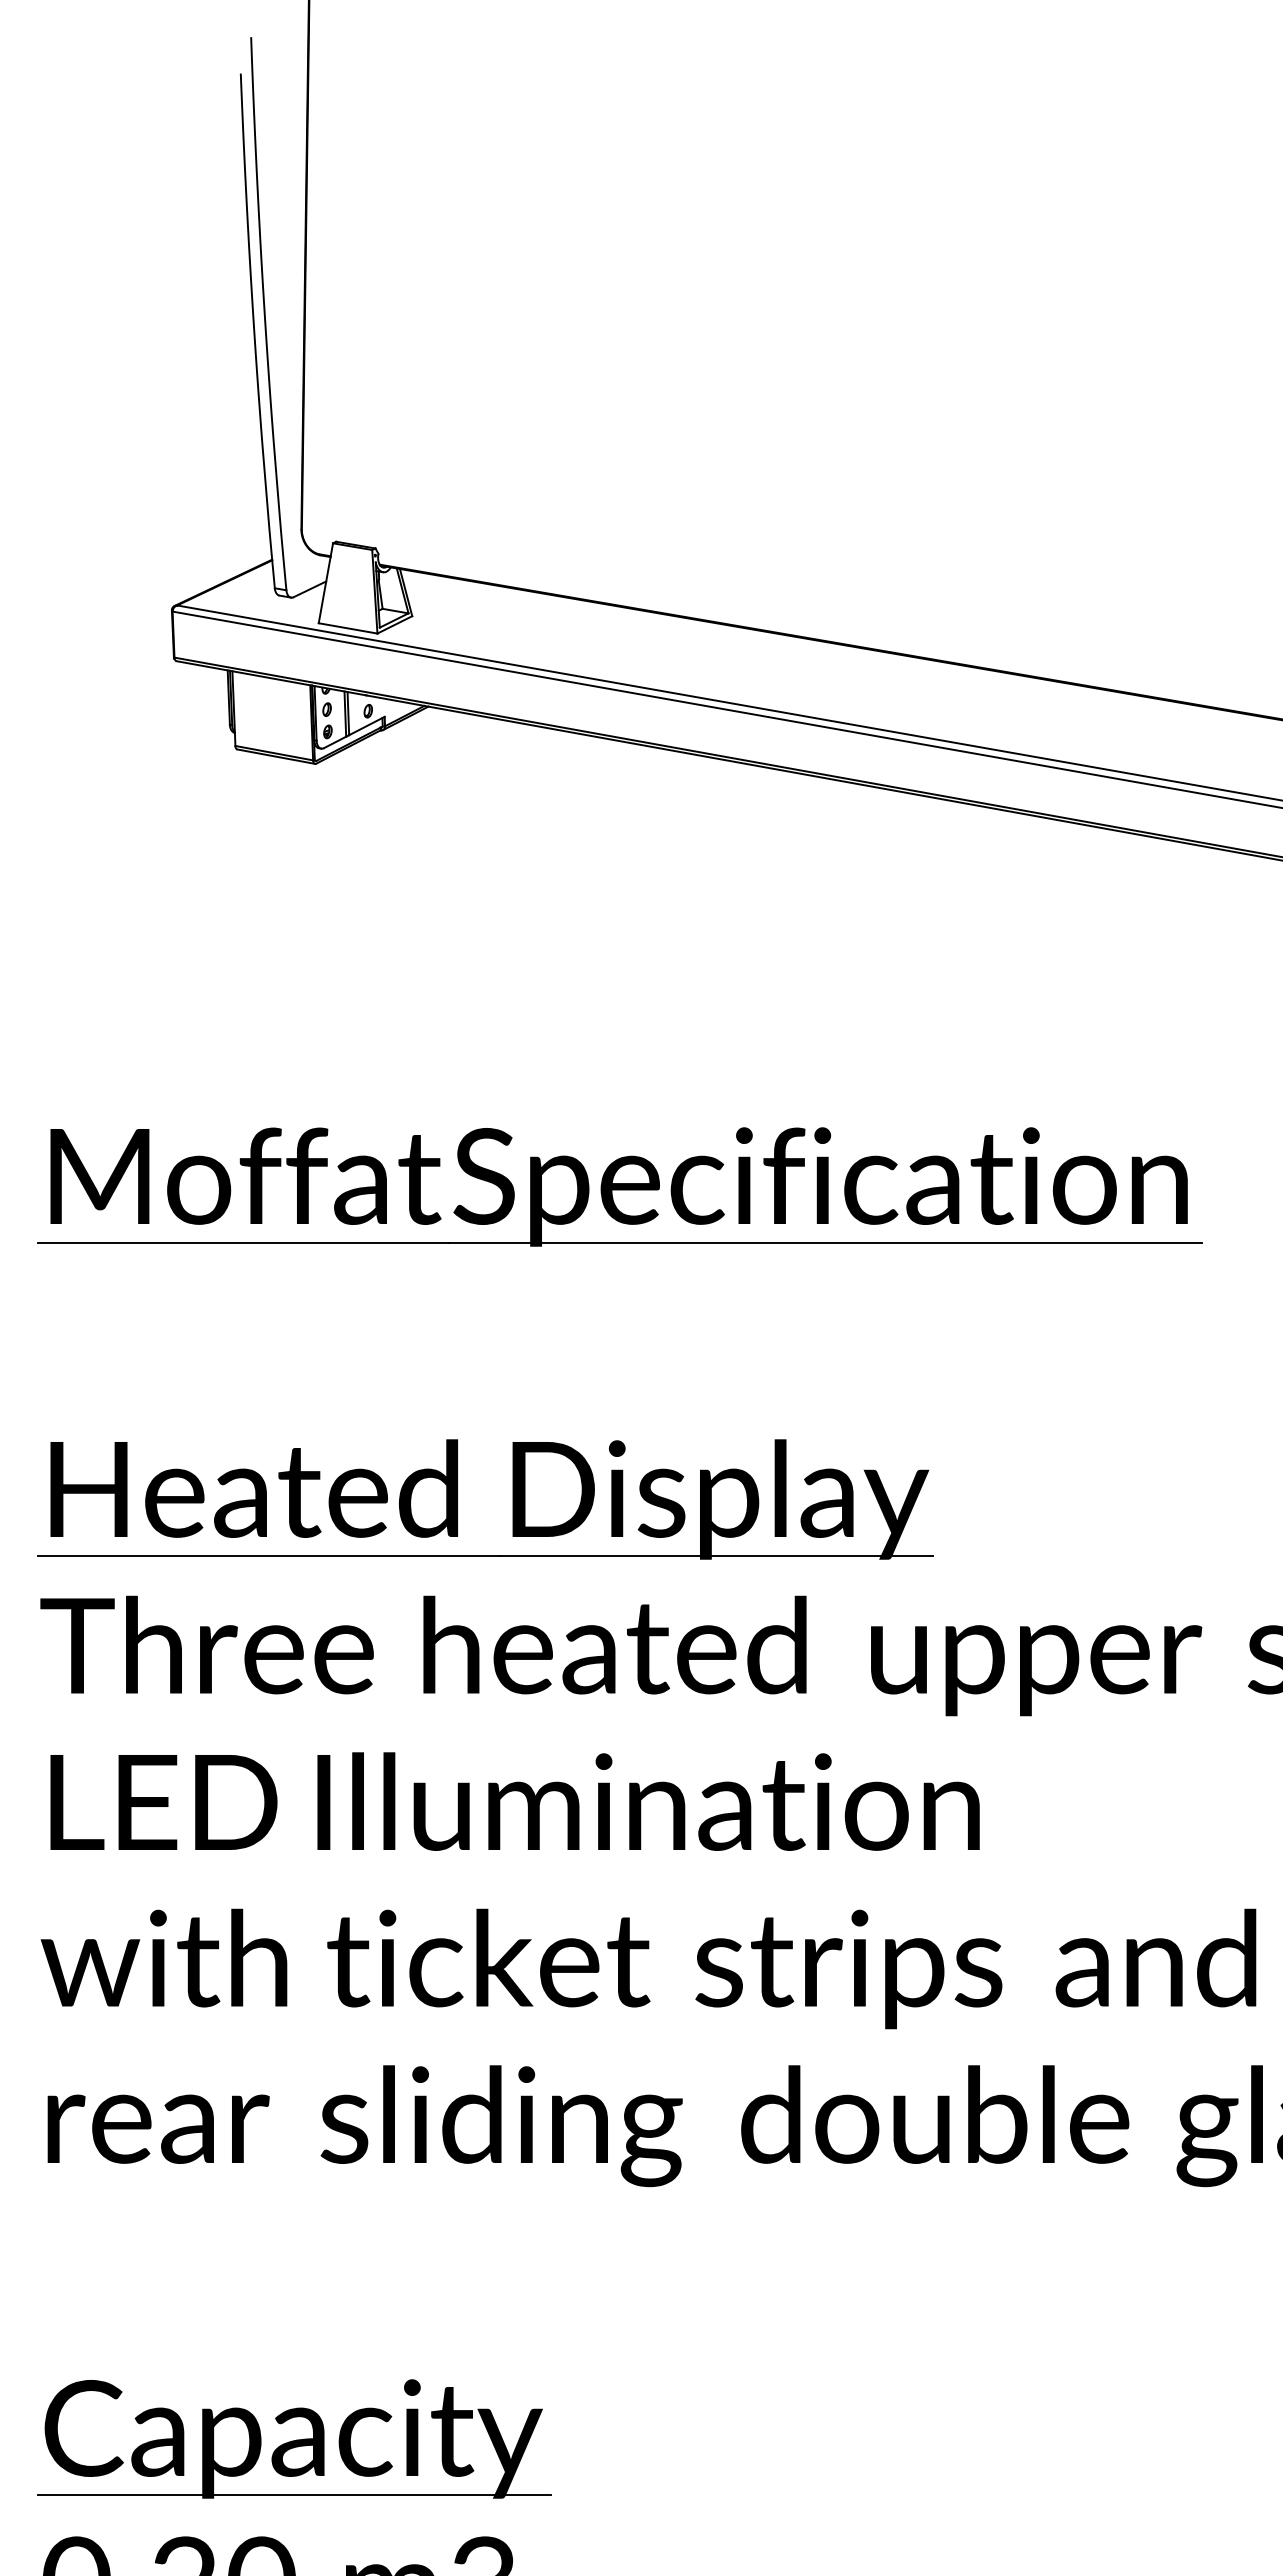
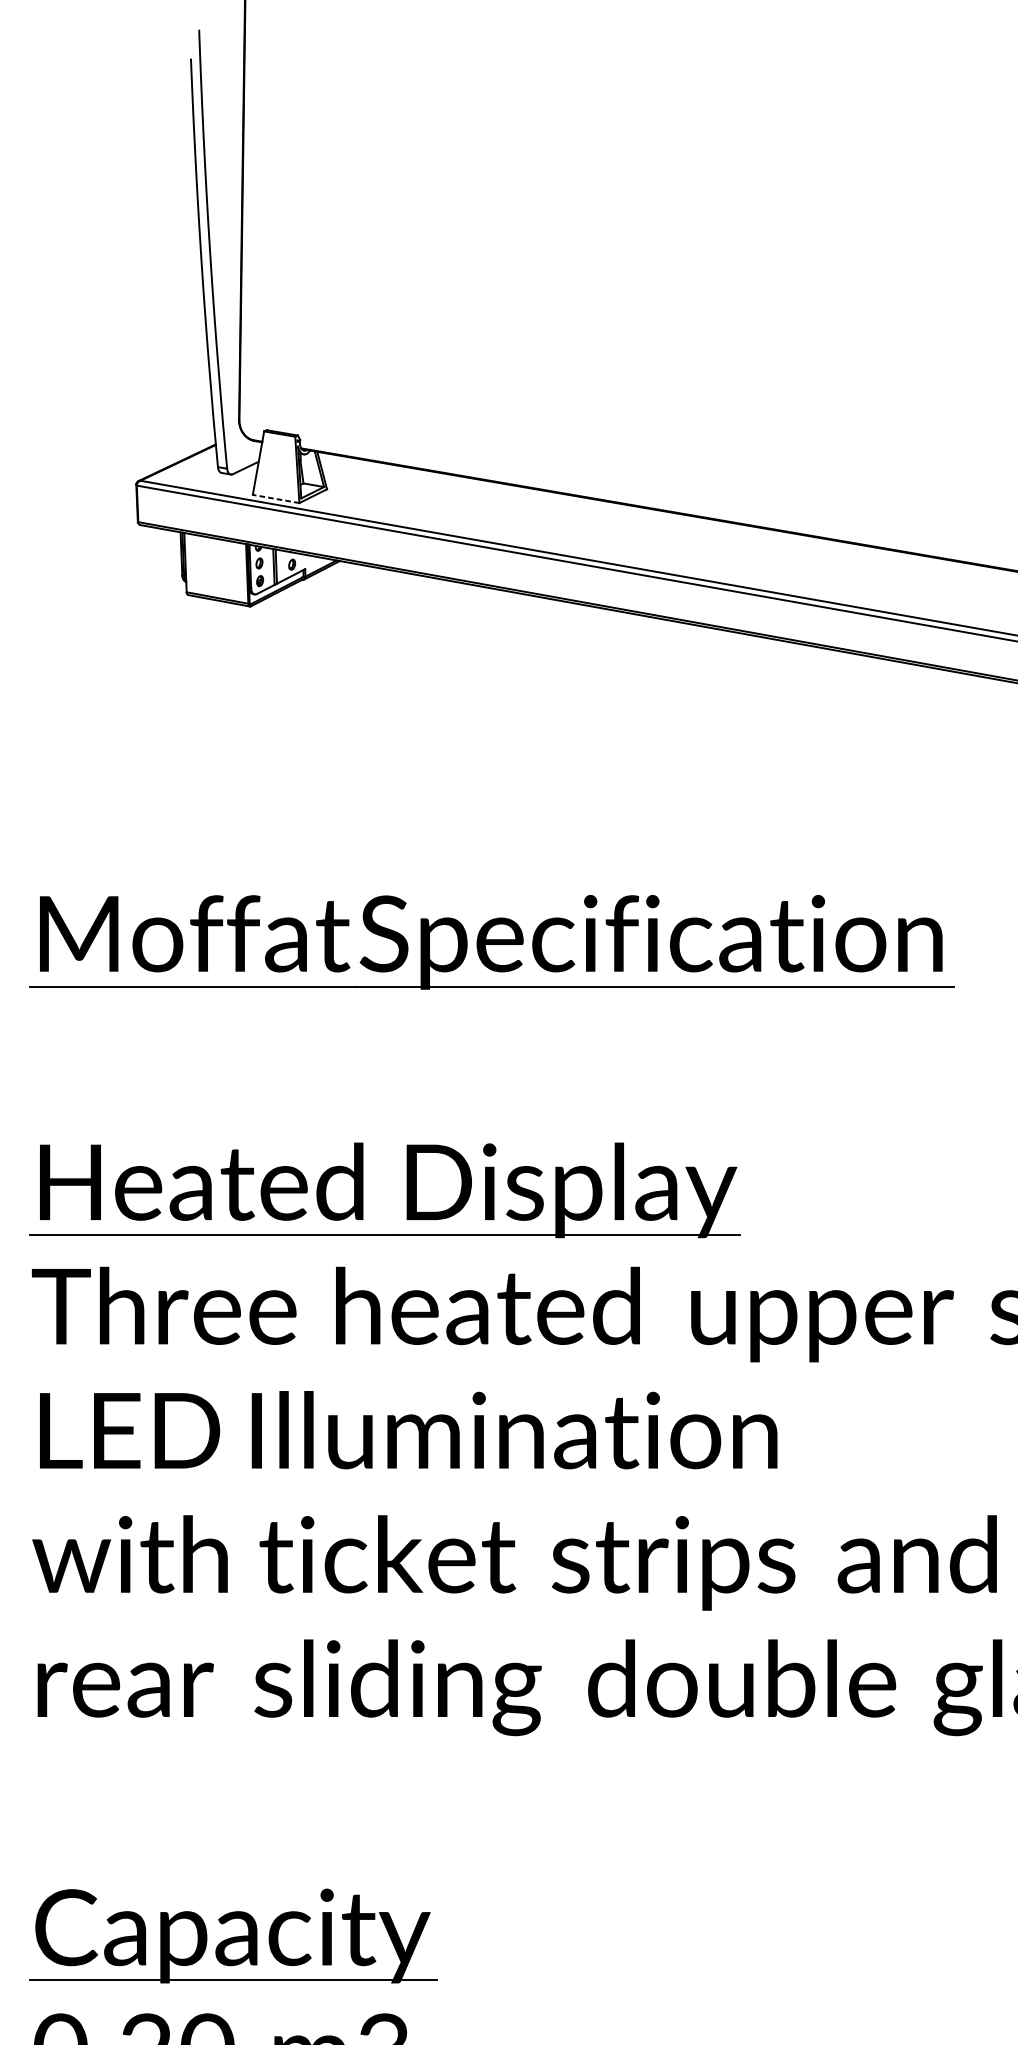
line: (348, 628) -> (276, 499), solid -> dashed

